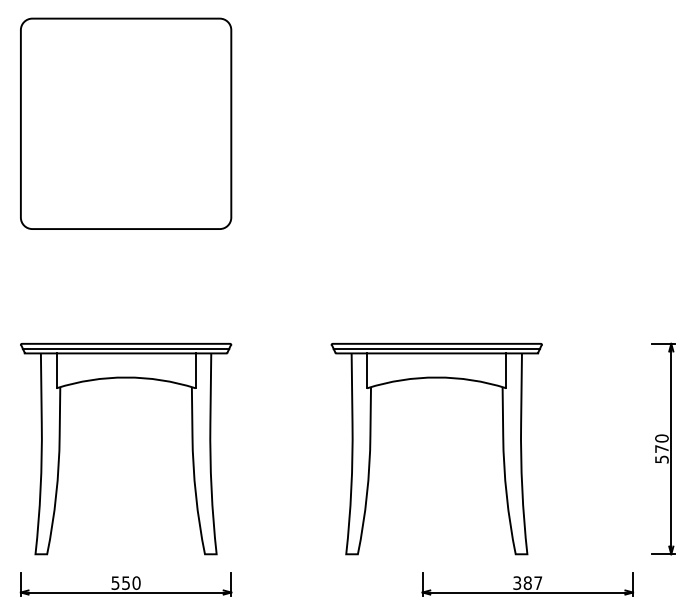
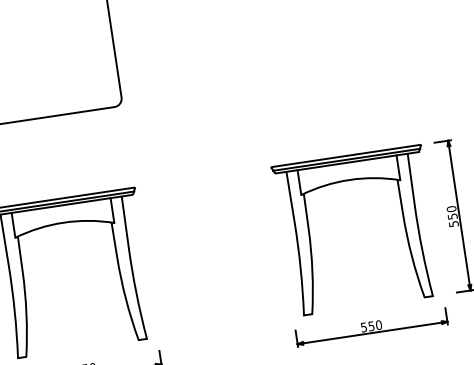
text: (661, 448) -> (452, 216), 570 -> 550
part: (371, 449) -> (310, 238), moved
text: (527, 582) -> (371, 325), 387 -> 550

